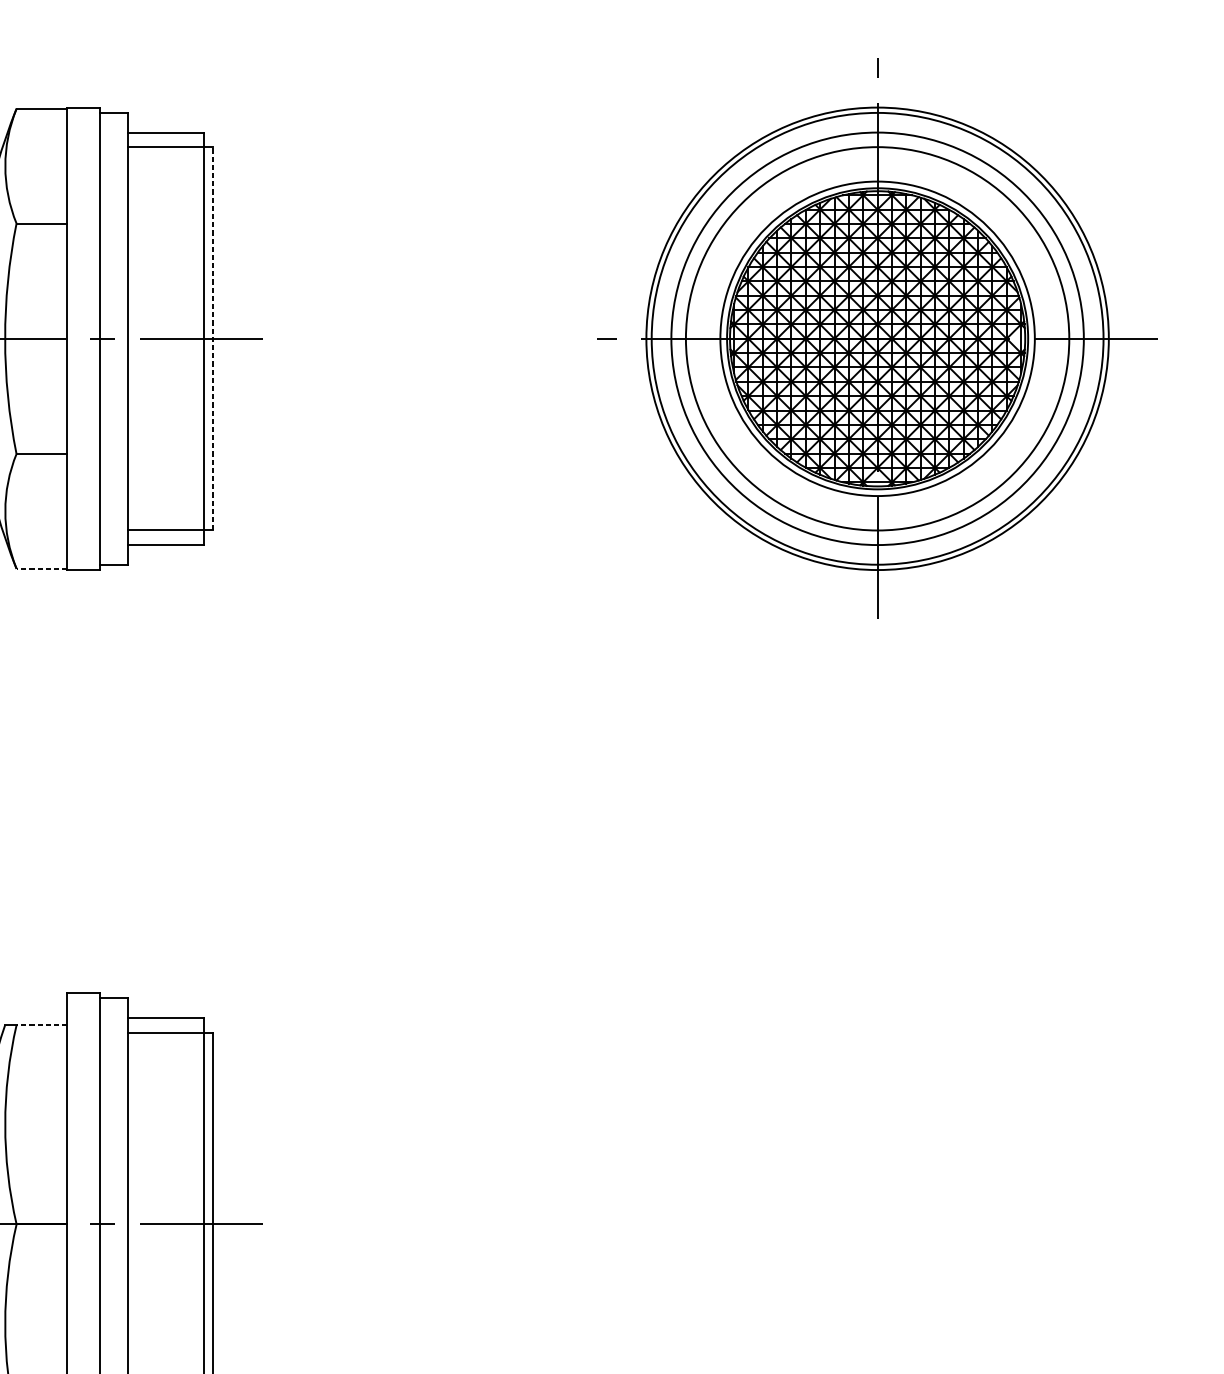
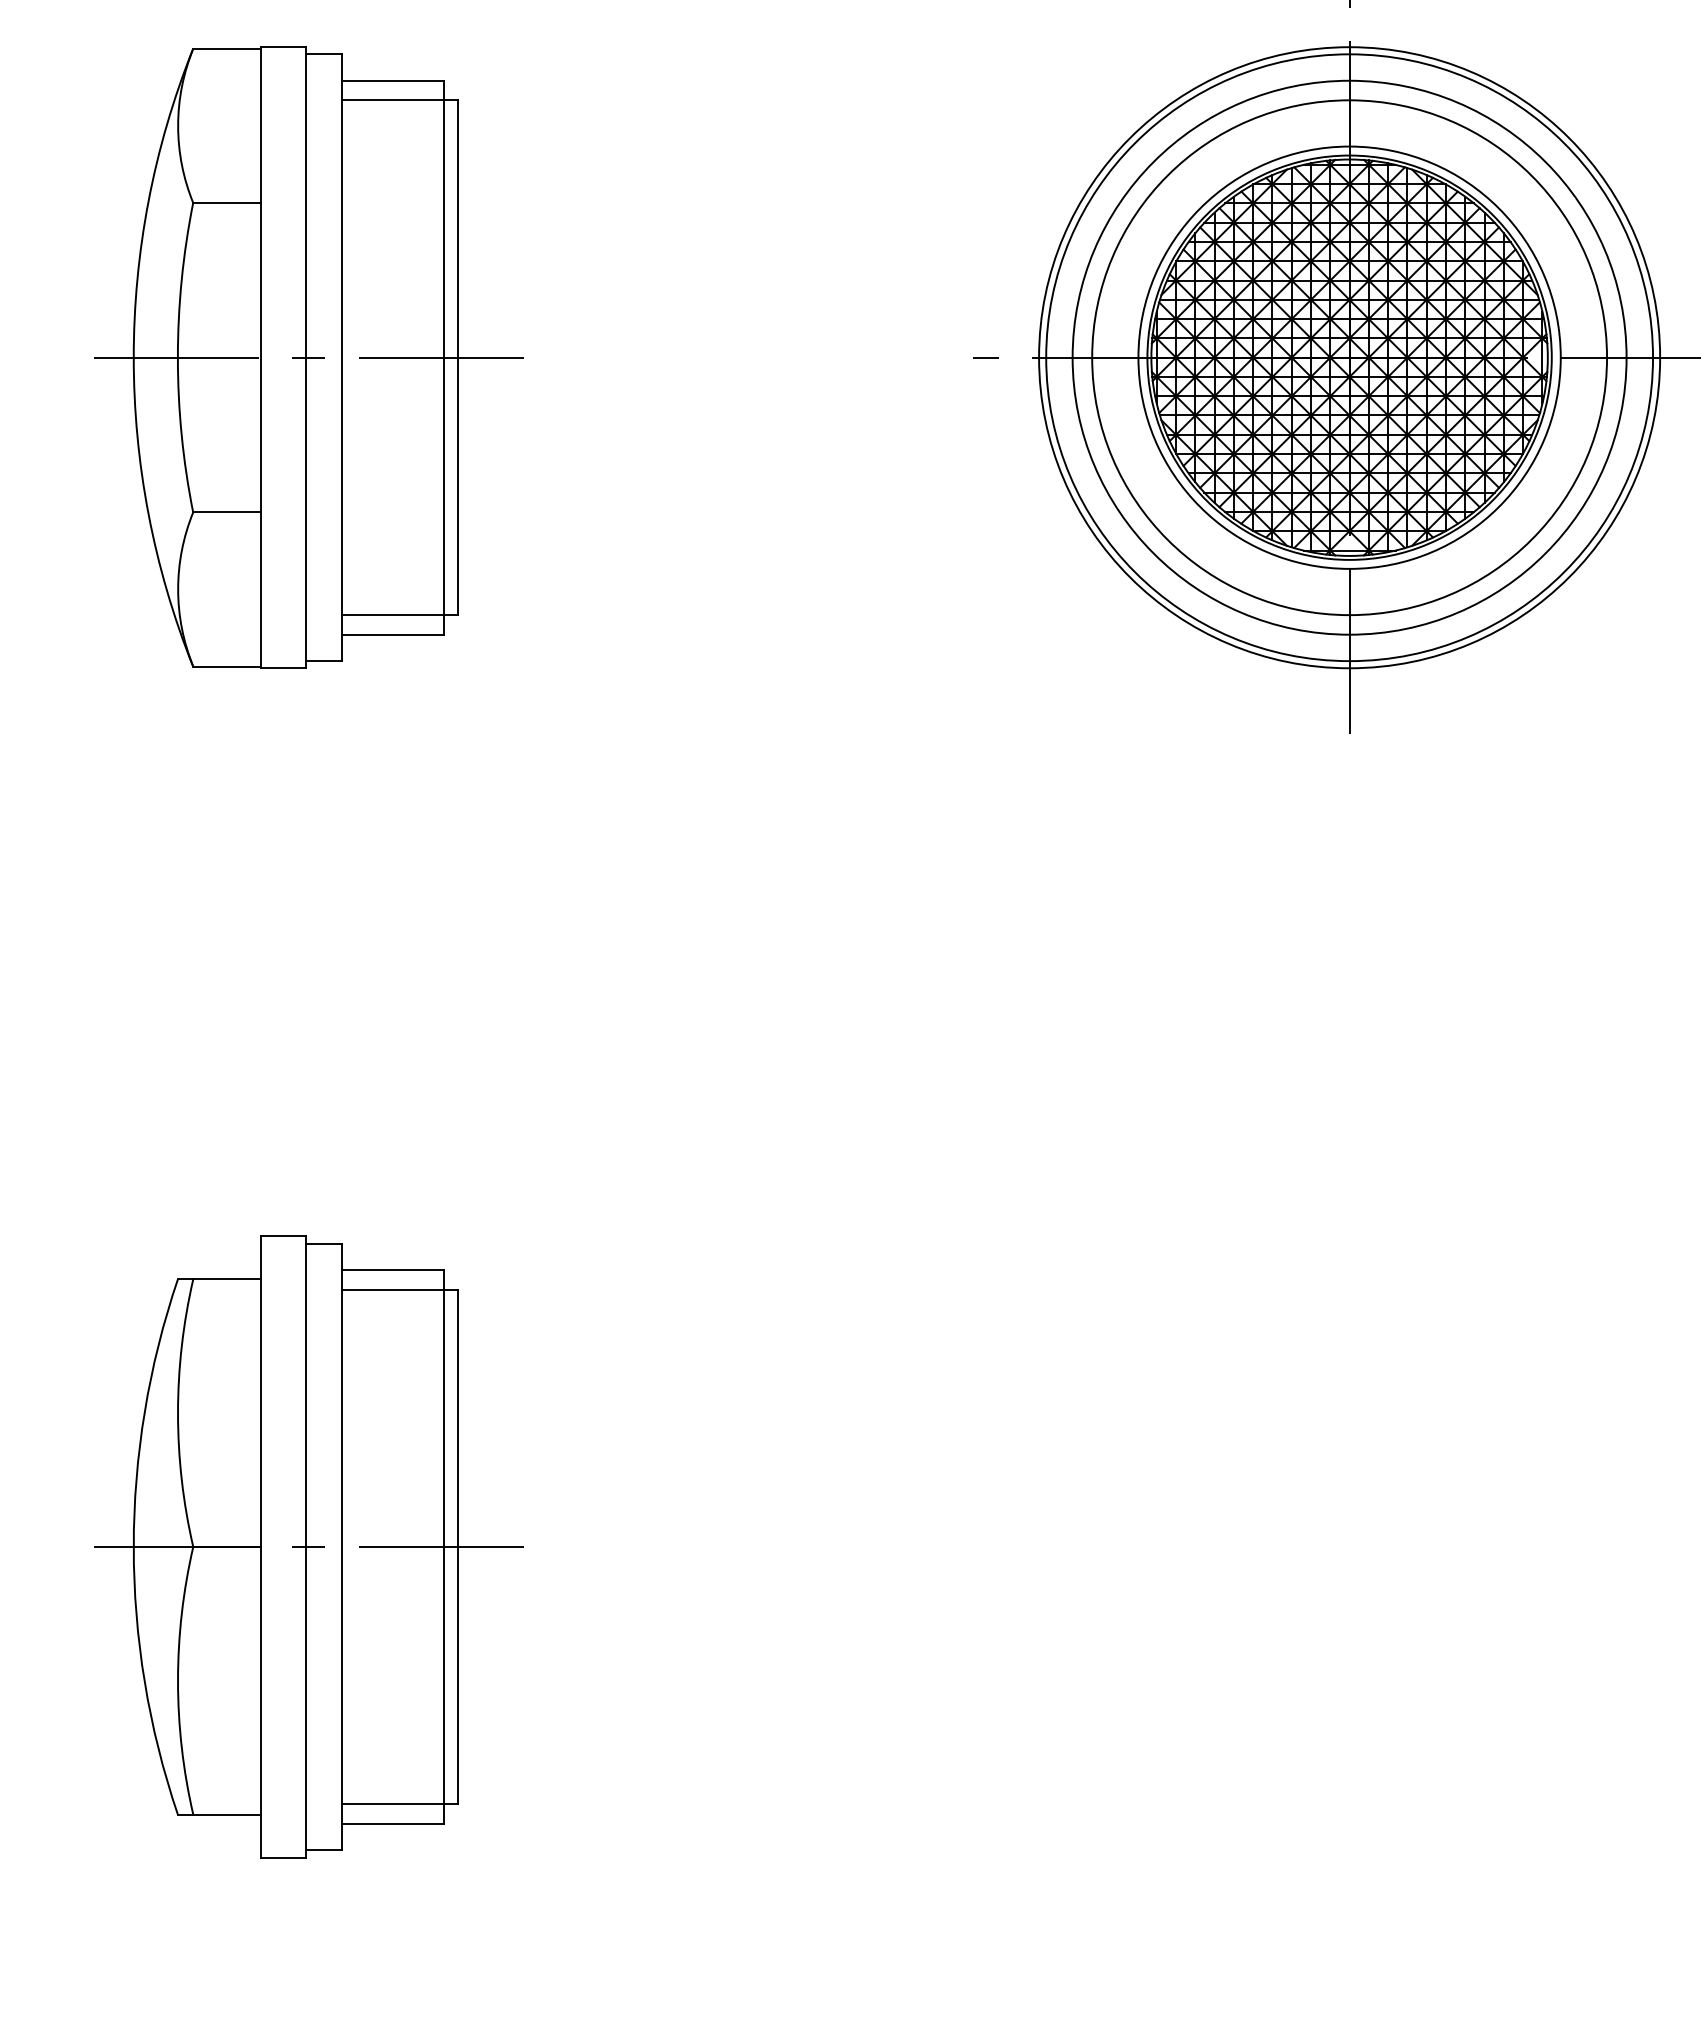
line: (213, 338) -> (457, 357), dashed -> solid
line: (41, 568) -> (226, 666), dashed -> solid
line: (41, 1025) -> (226, 1279), dashed -> solid

